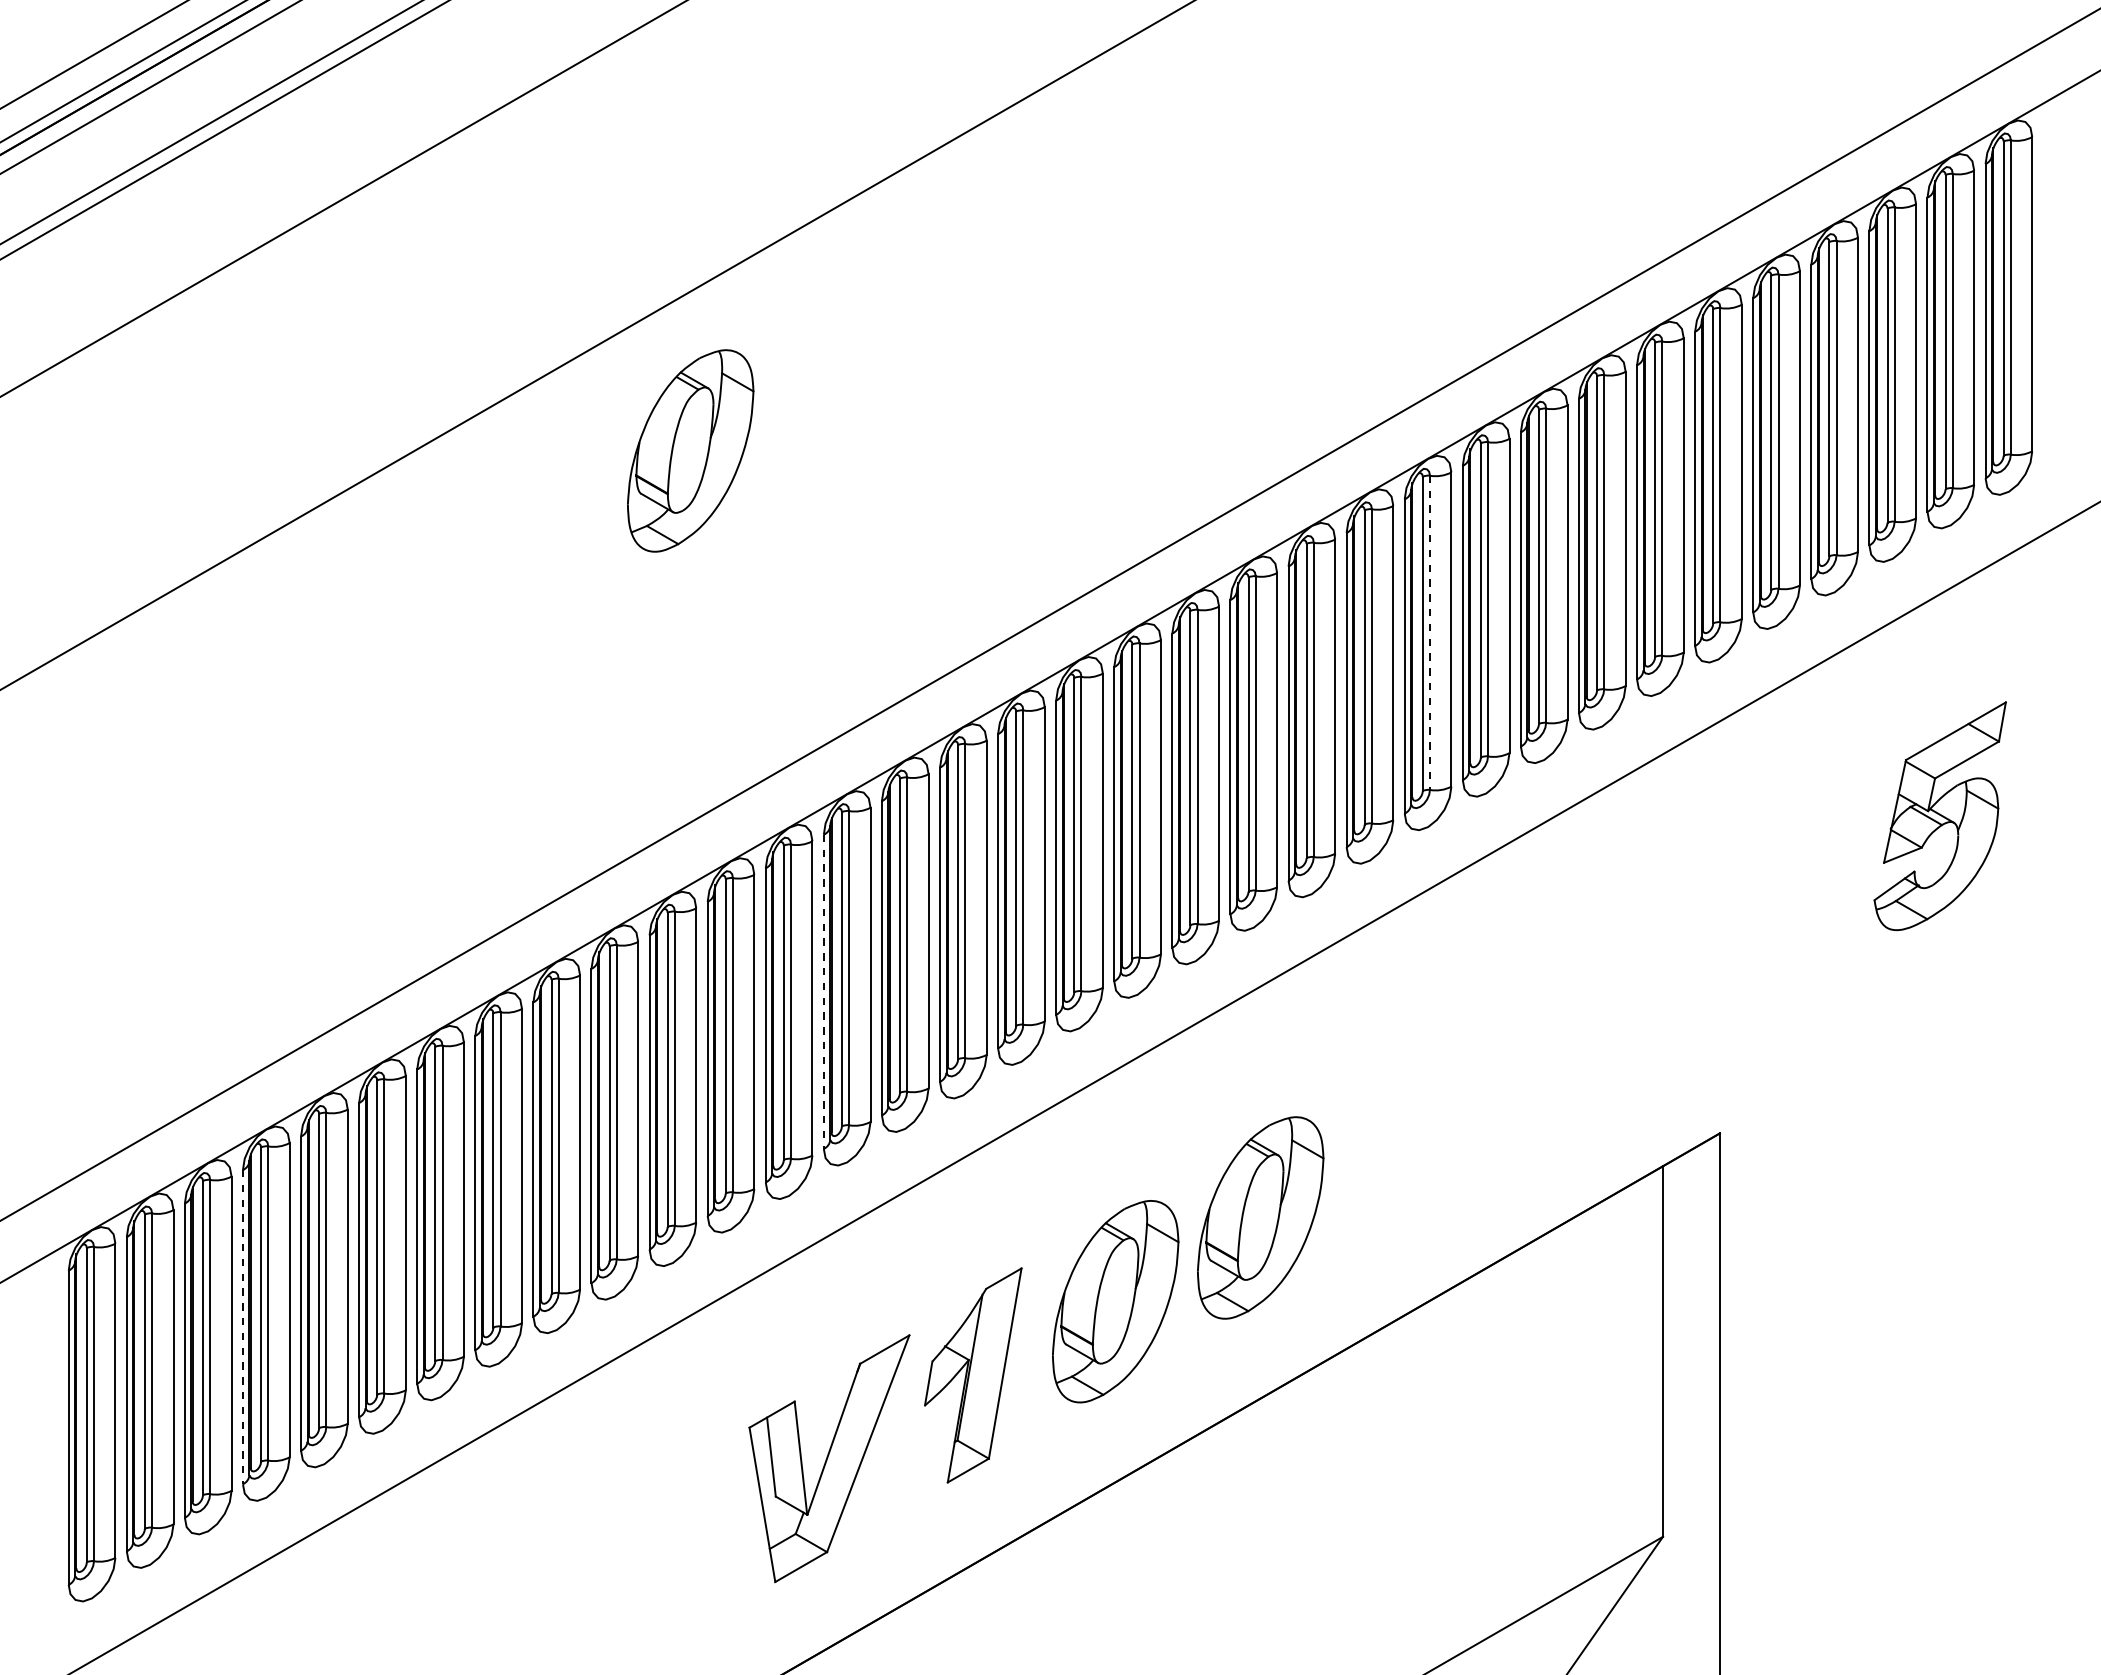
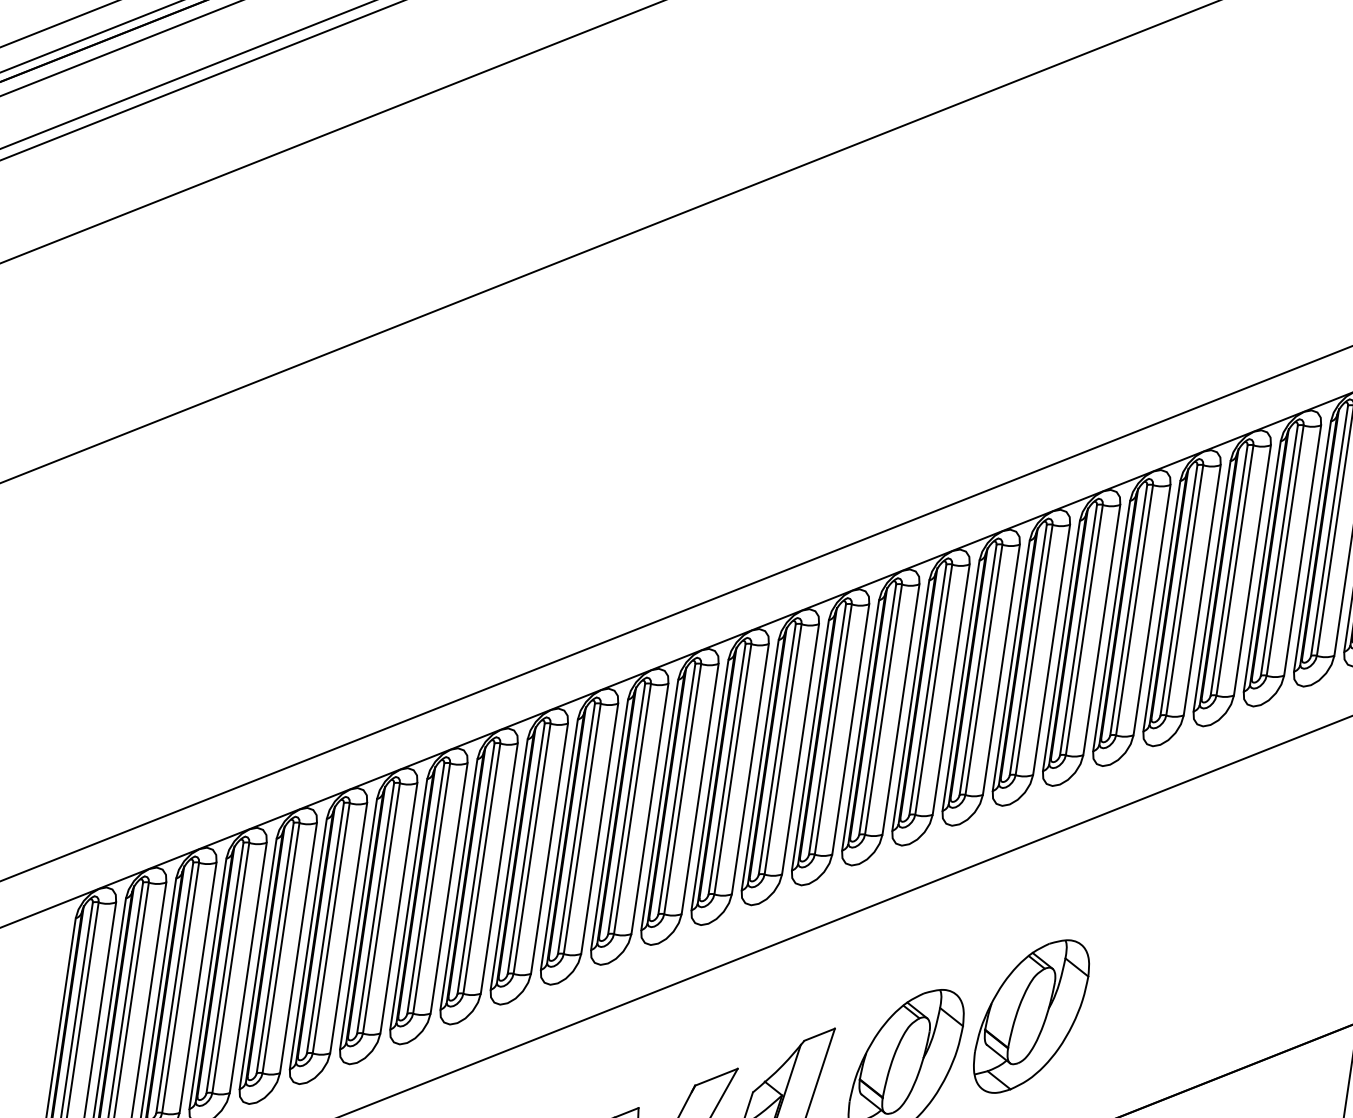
part: (690, 450) -> (667, 338), removed
line: (1429, 633) -> (1234, 570), dashed -> solid
line: (823, 992) -> (709, 785), dashed -> solid
line: (242, 1327) -> (207, 984), dashed -> solid

